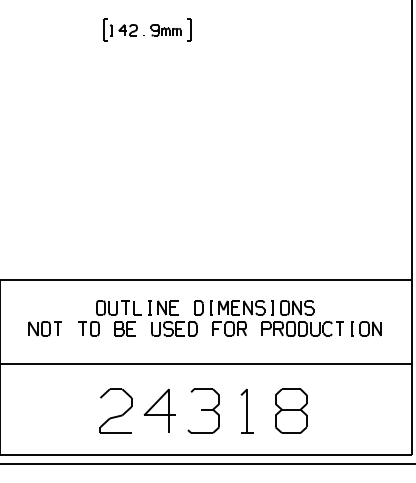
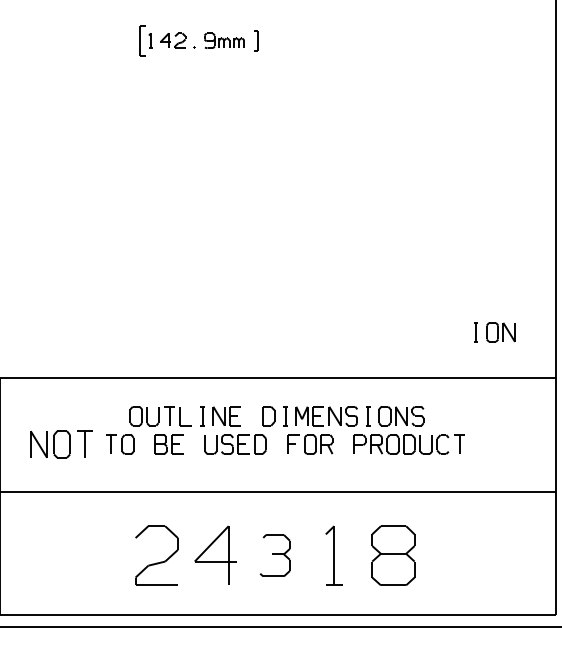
part: (189, 29) -> (255, 39), size x0.7
part: (44, 328) -> (59, 444), size x1.4
part: (366, 328) -> (495, 331), moved
part: (203, 410) -> (274, 554), size x0.7

